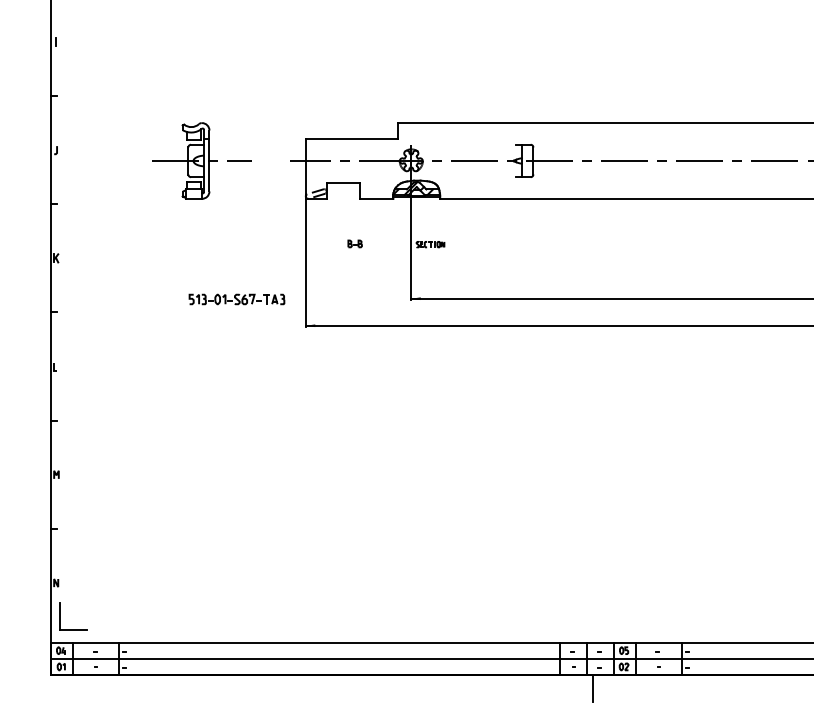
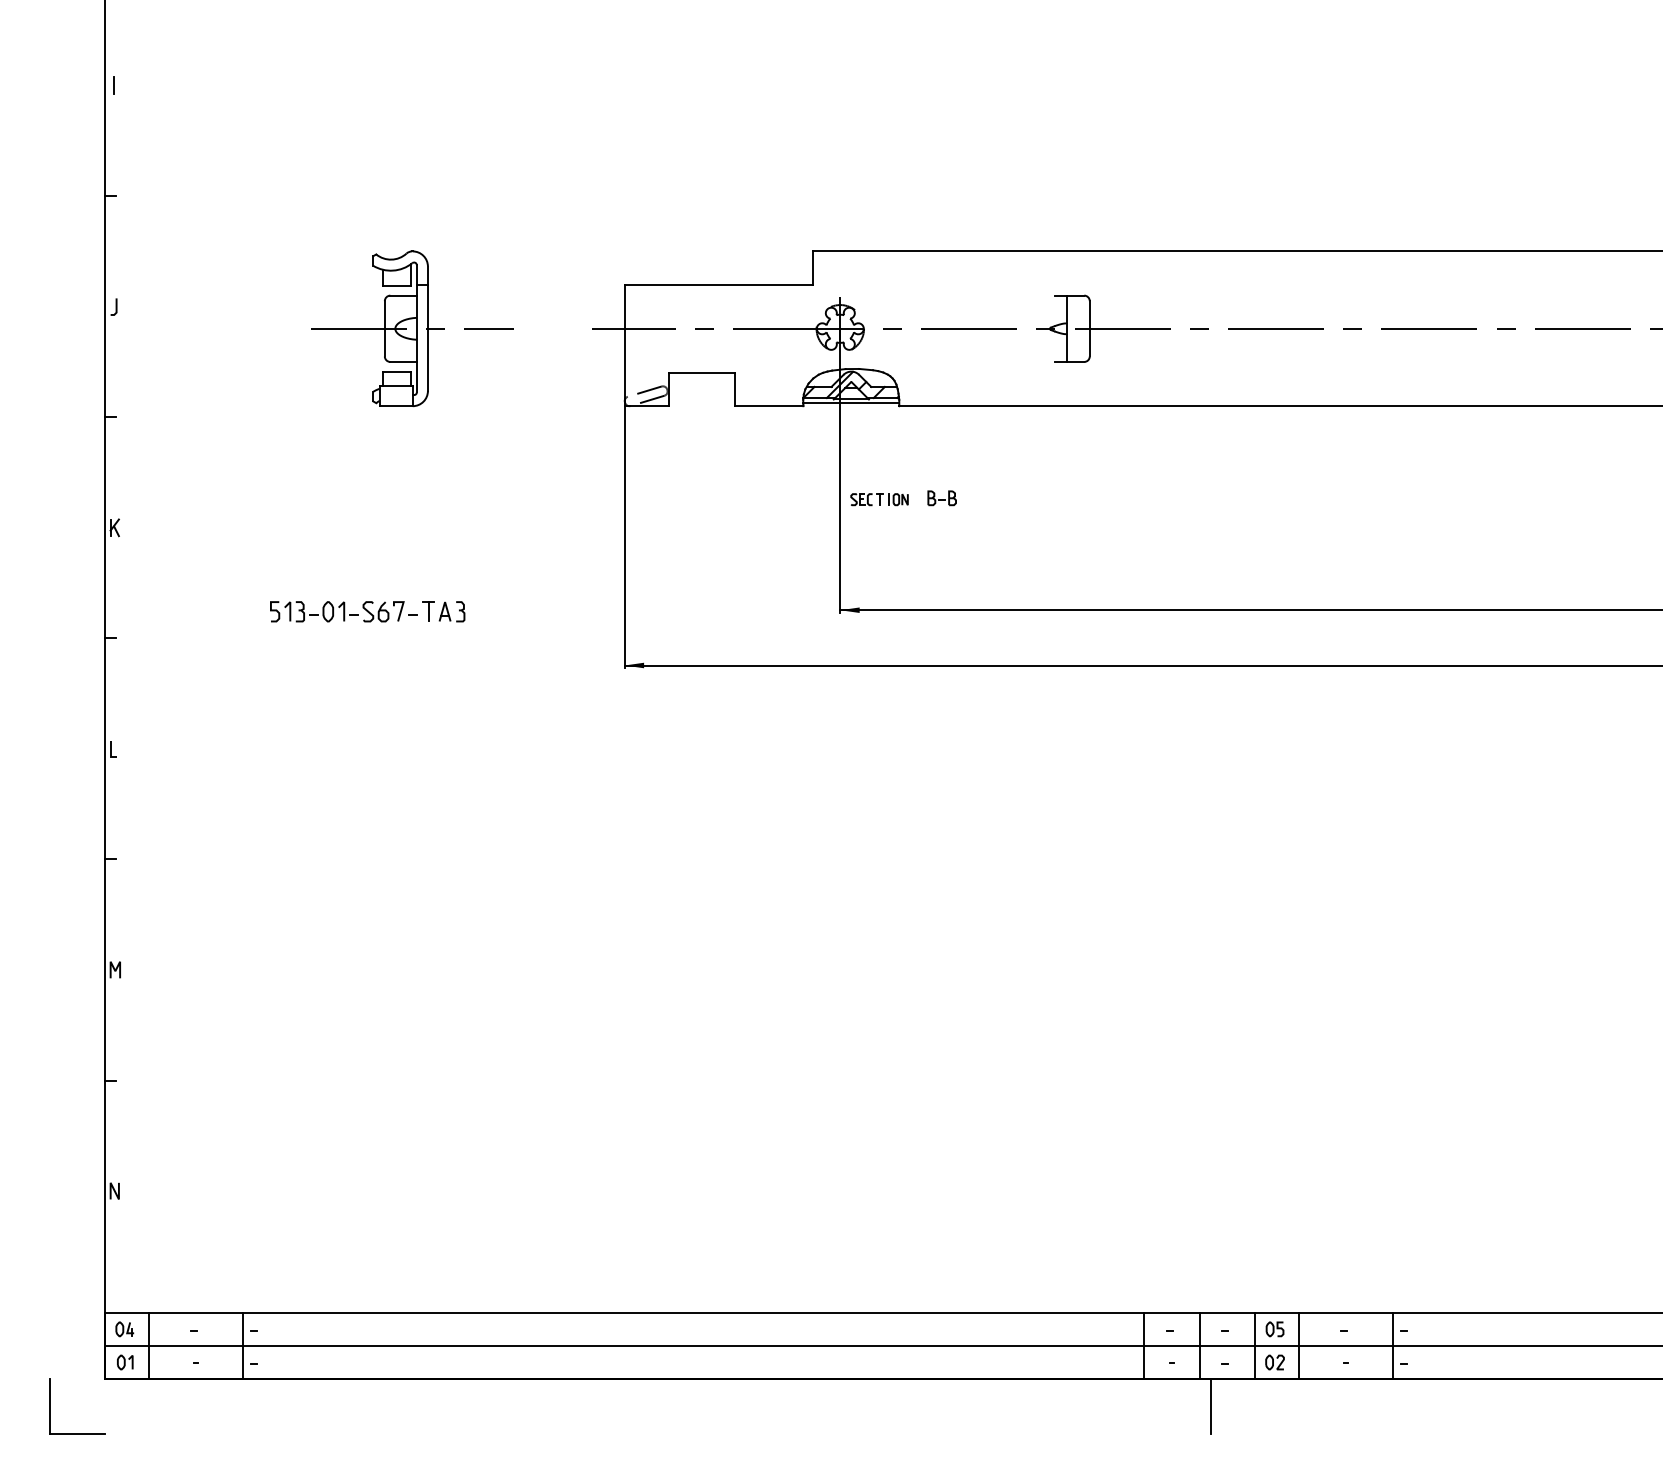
part: (354, 243) -> (940, 497), moved
part: (236, 299) -> (366, 611), moved
part: (60, 616) -> (50, 1406), moved

